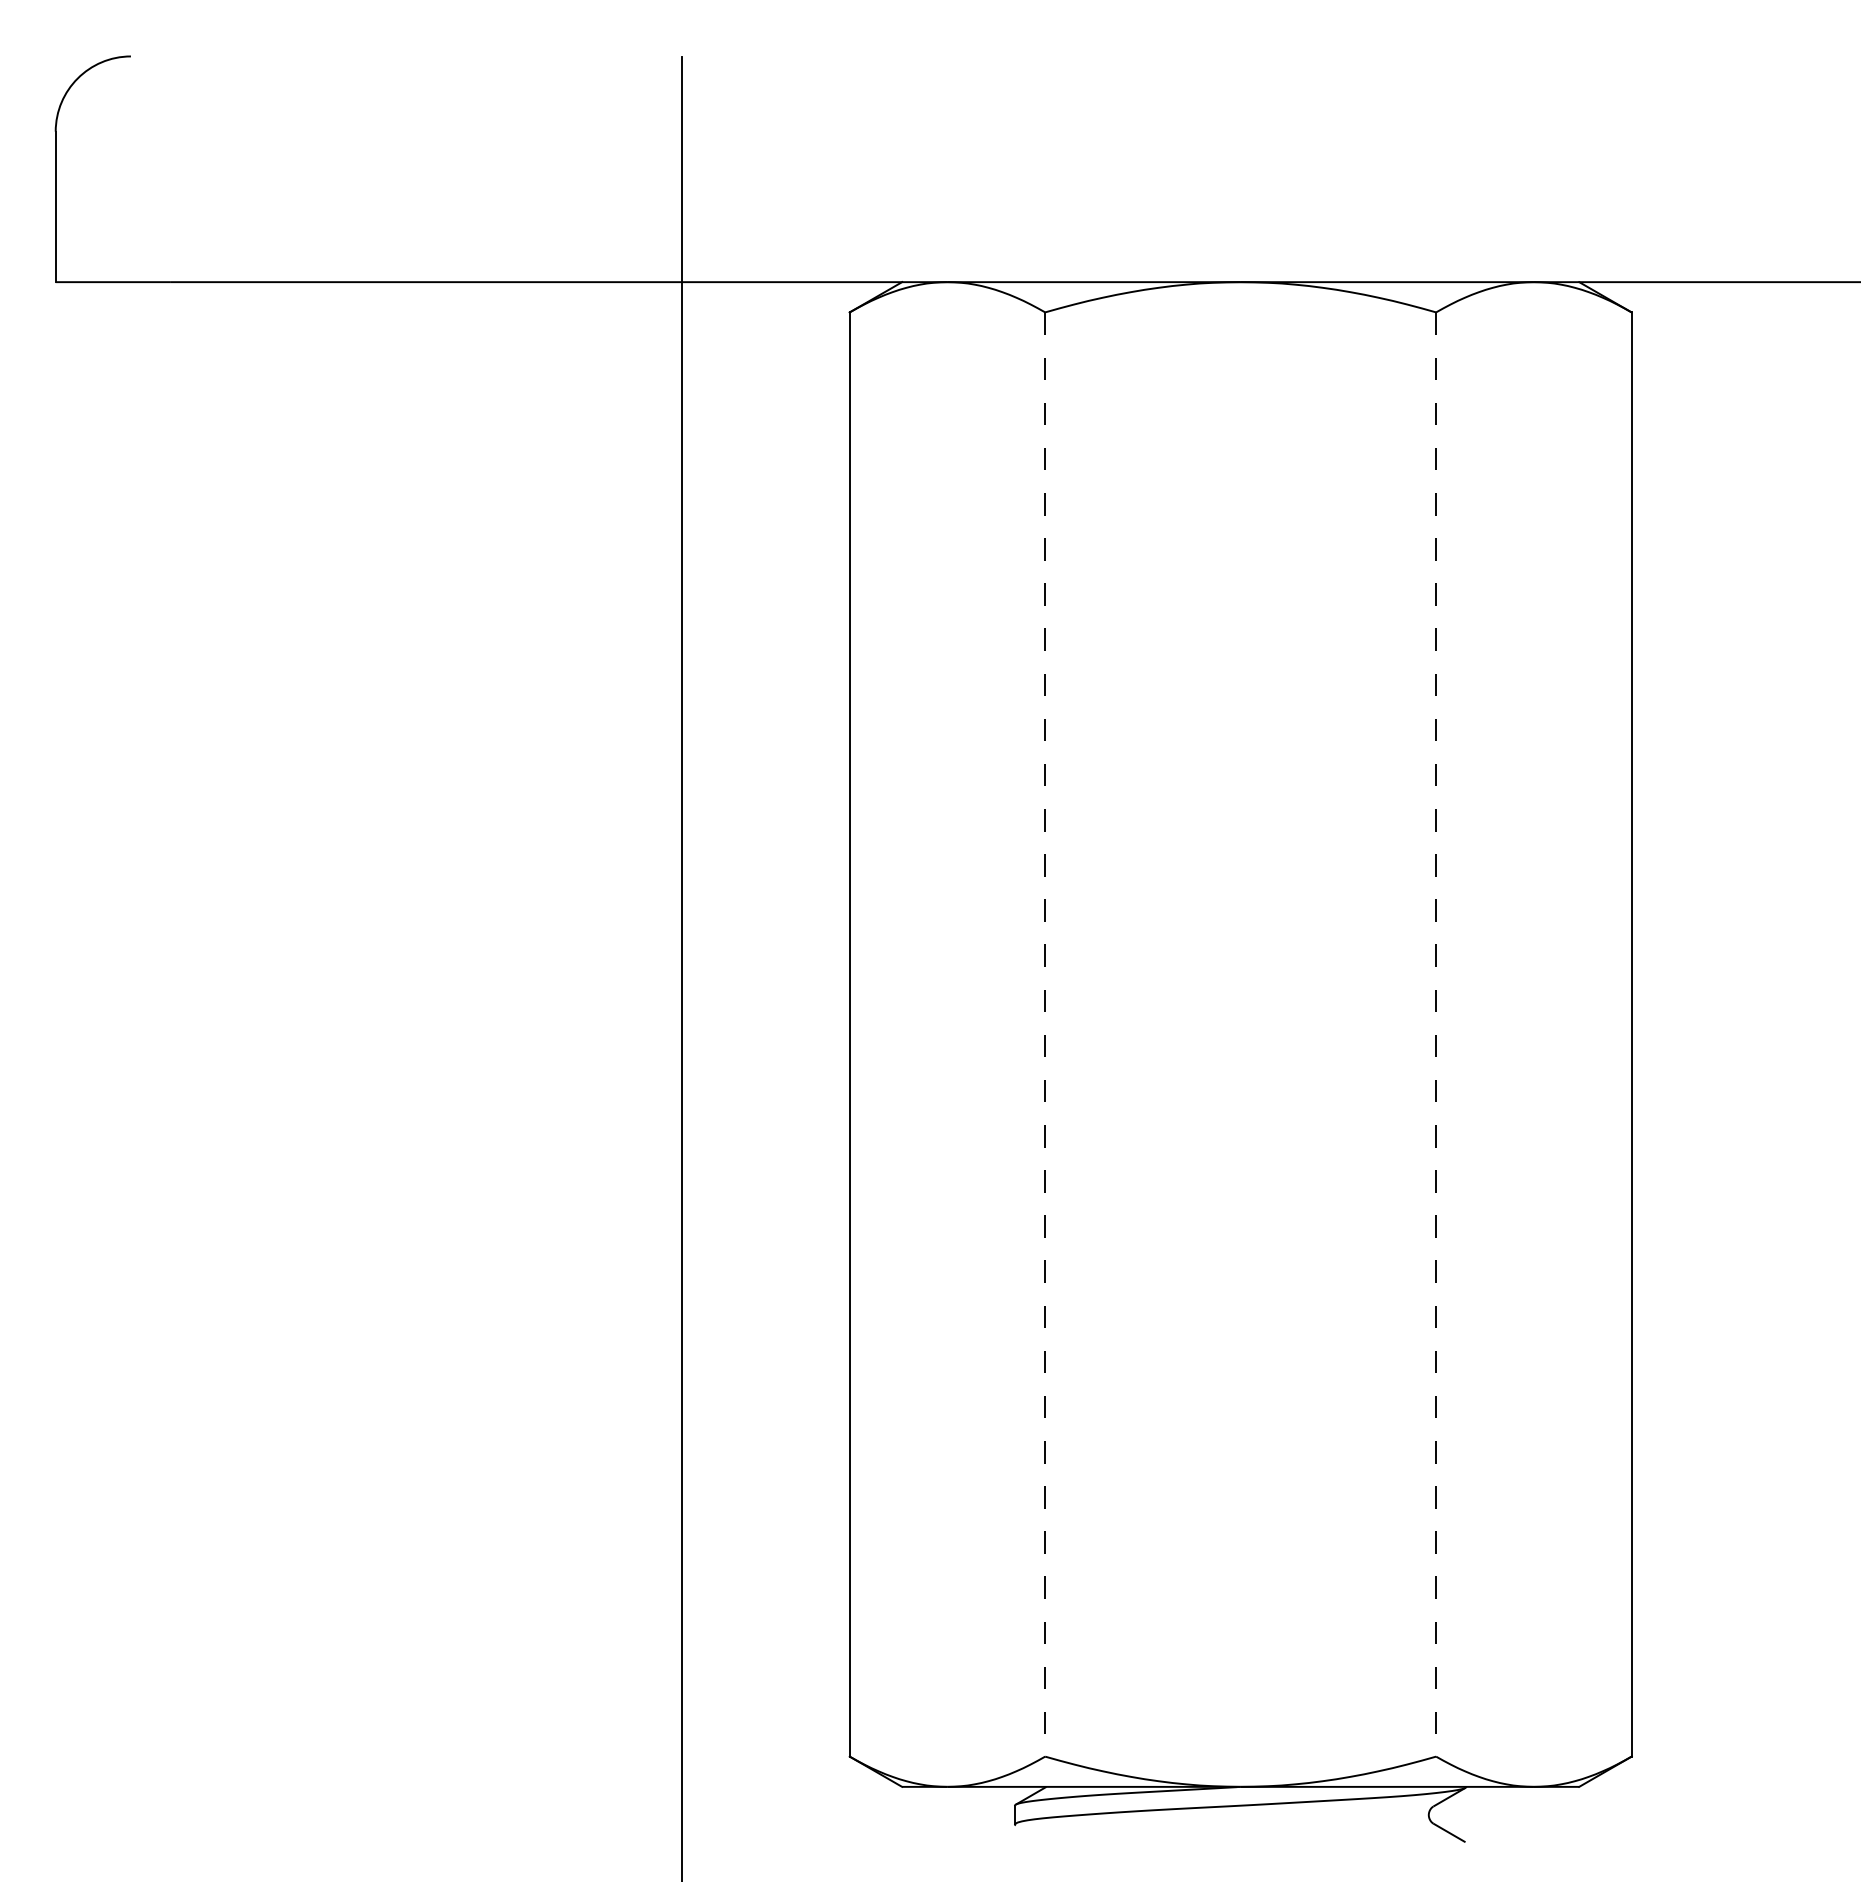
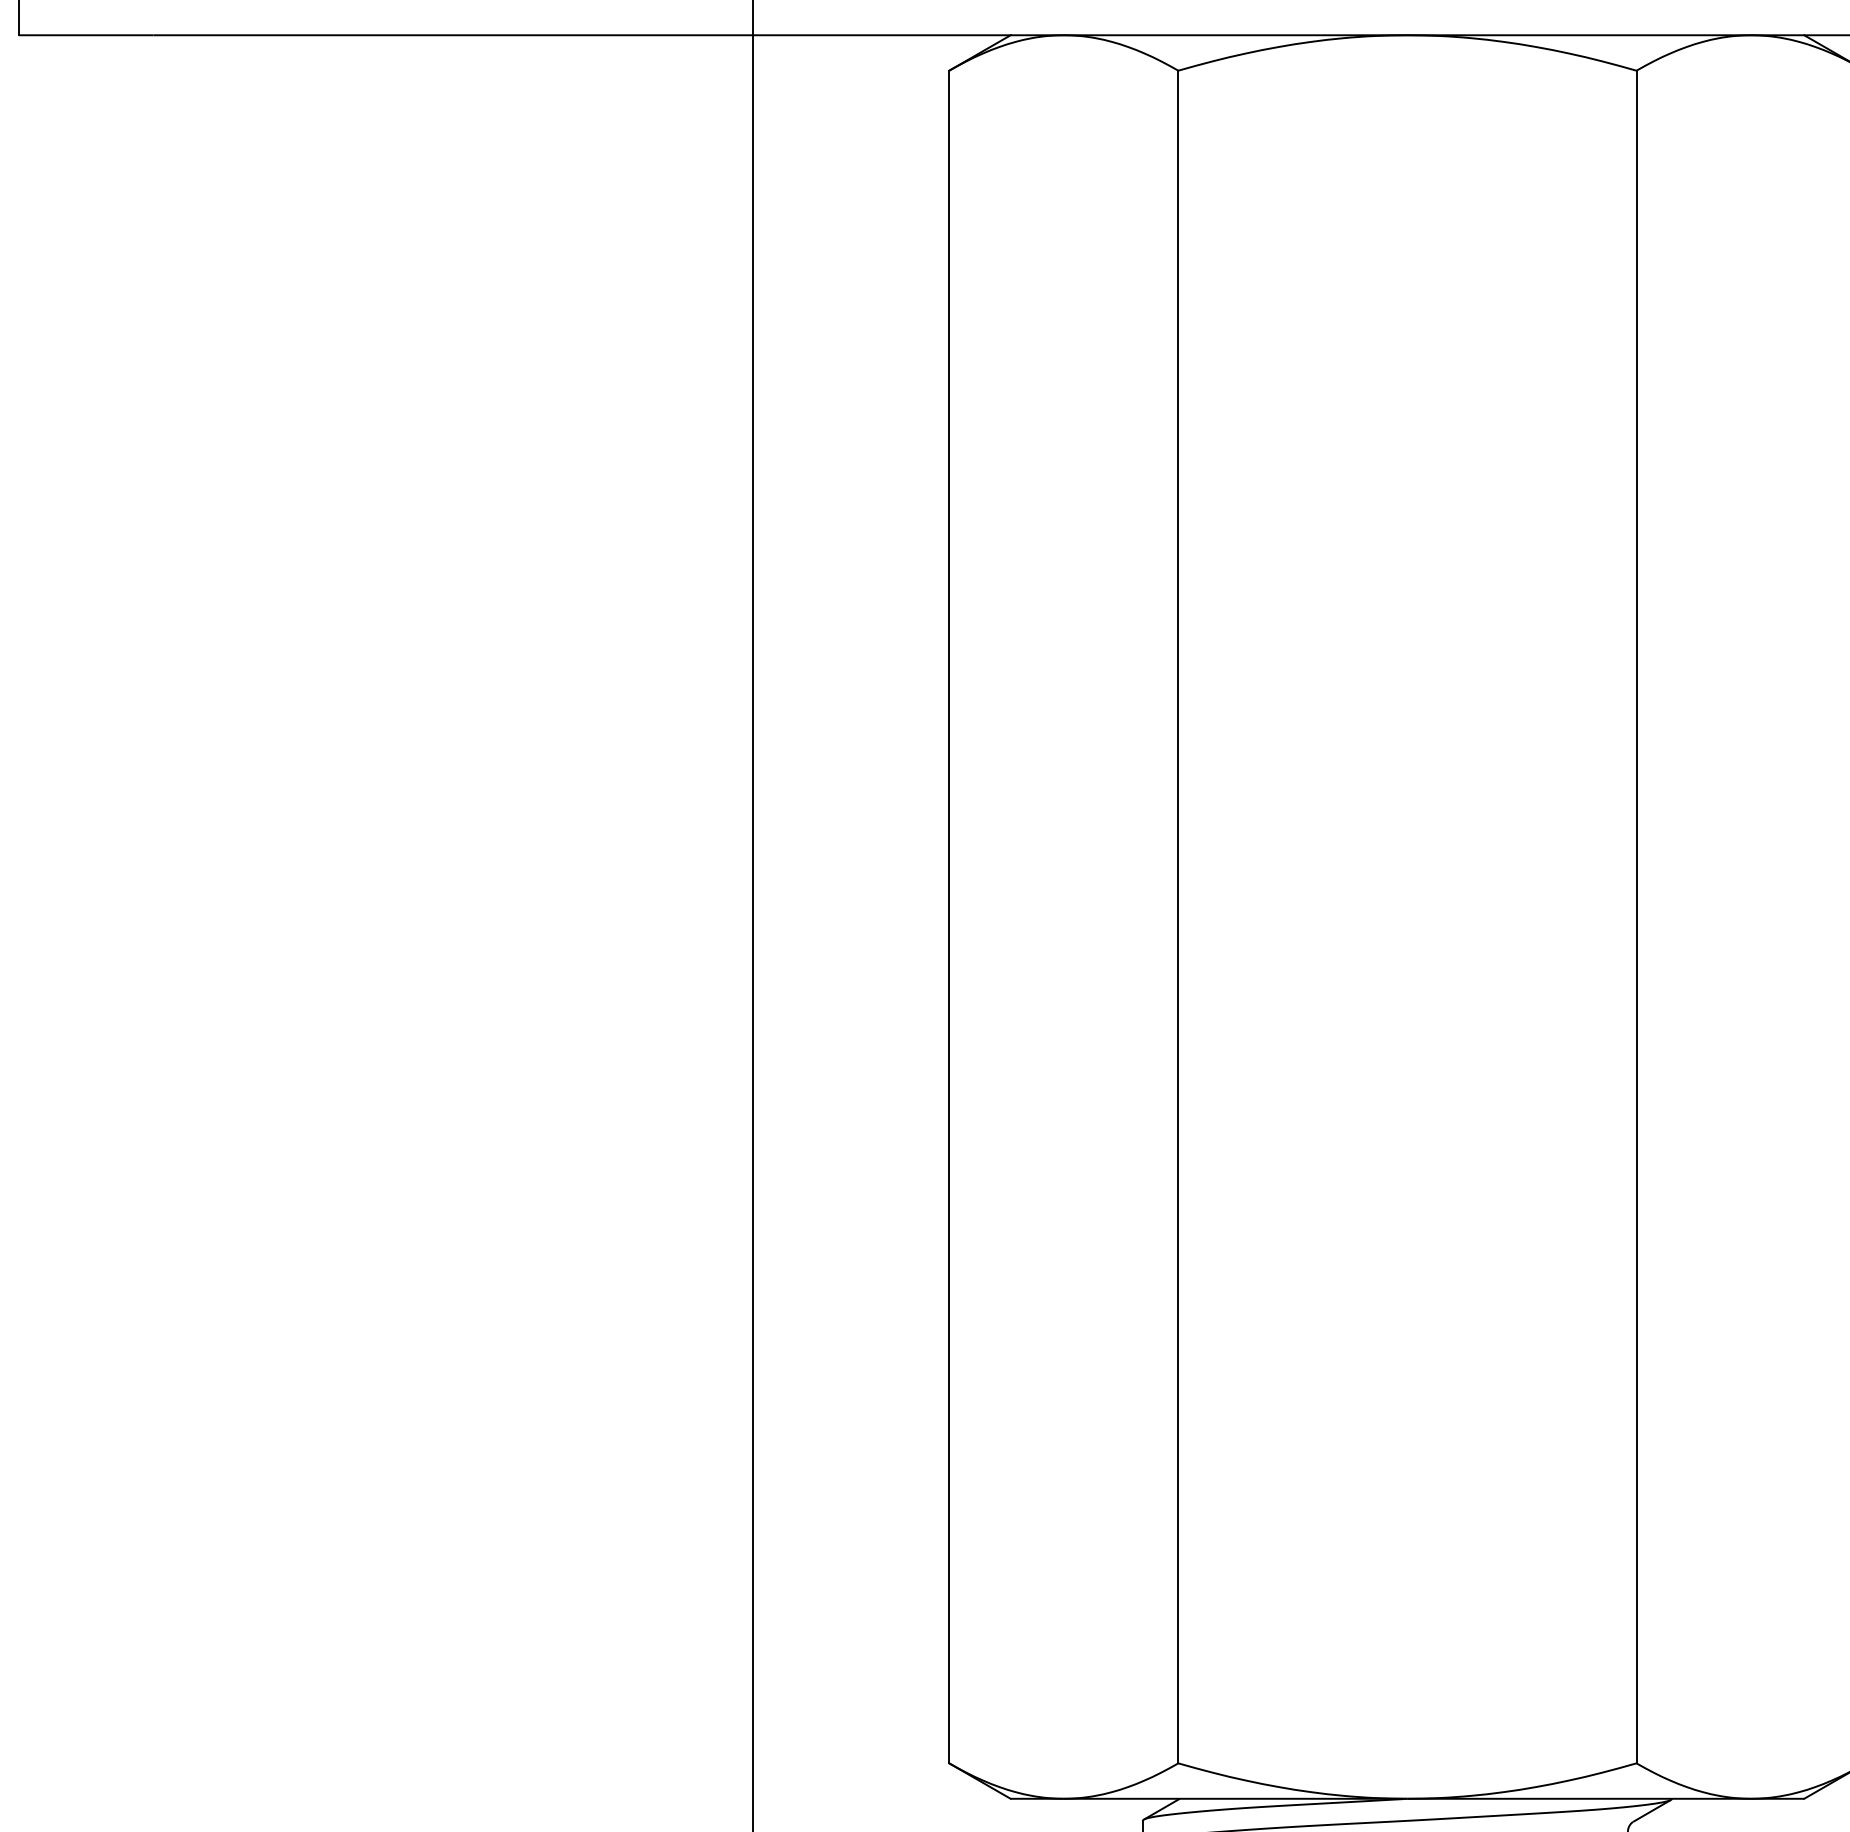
line: (1045, 1035) -> (1178, 918), dashed -> solid
line: (1436, 1035) -> (1636, 918), dashed -> solid

